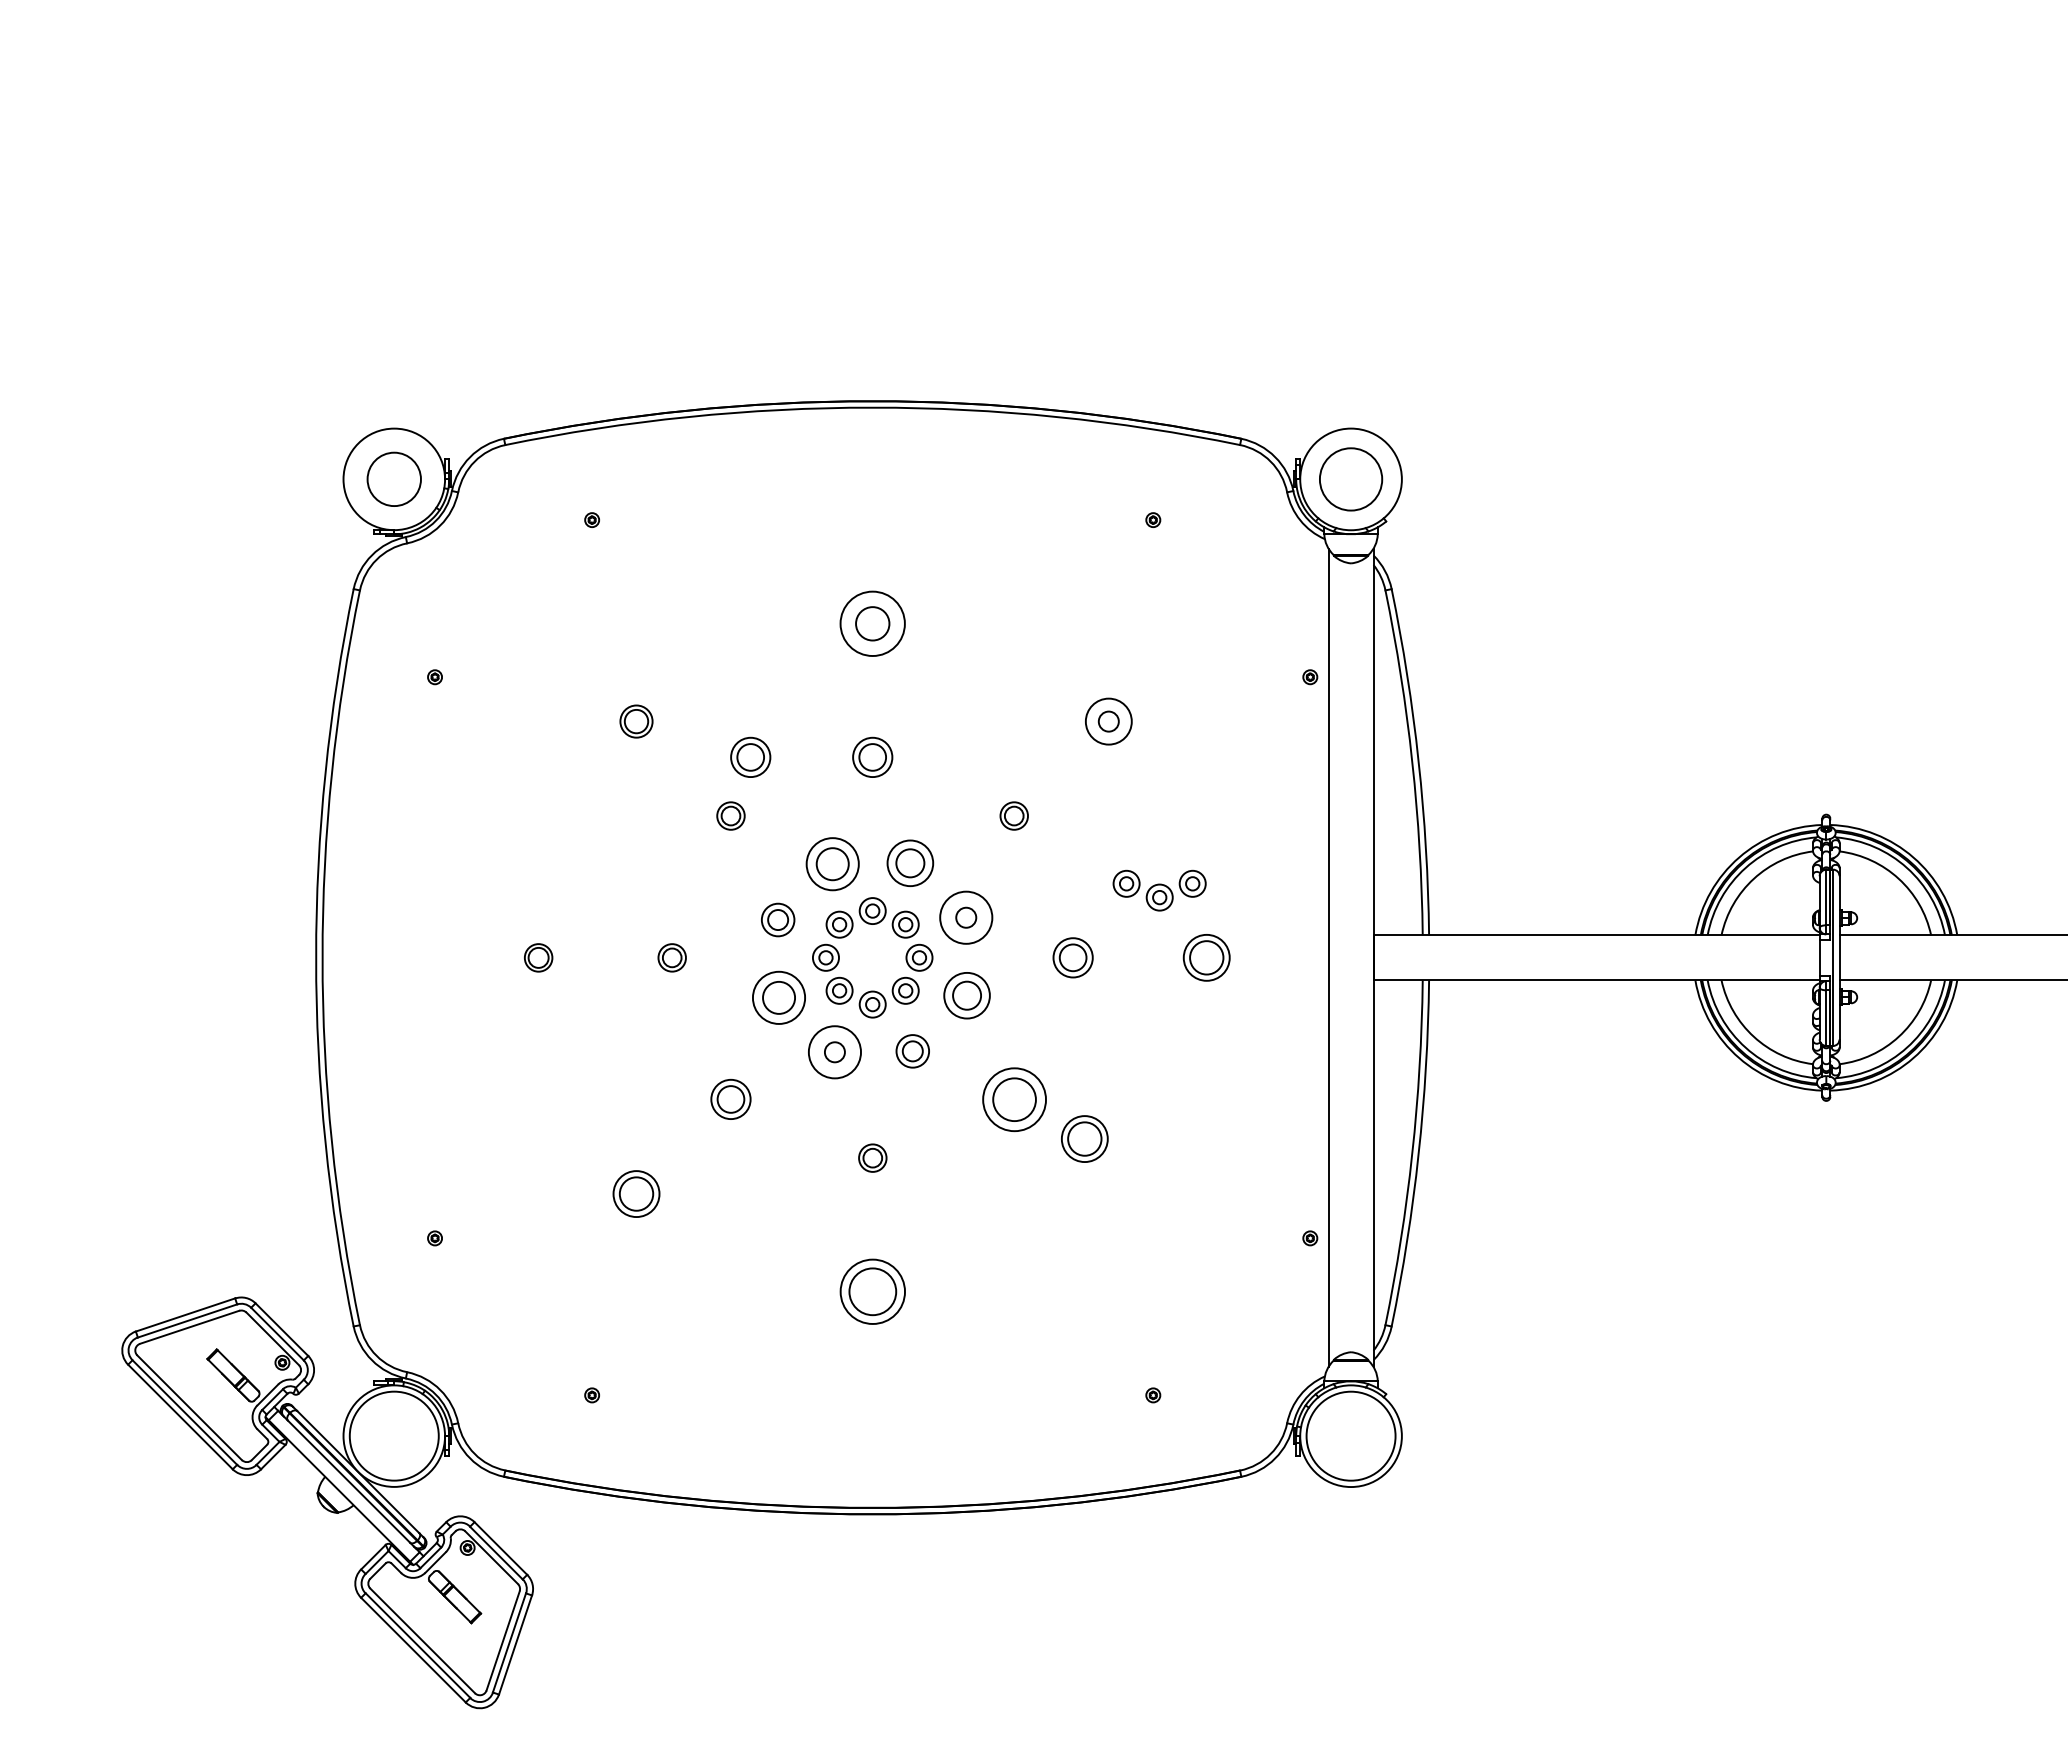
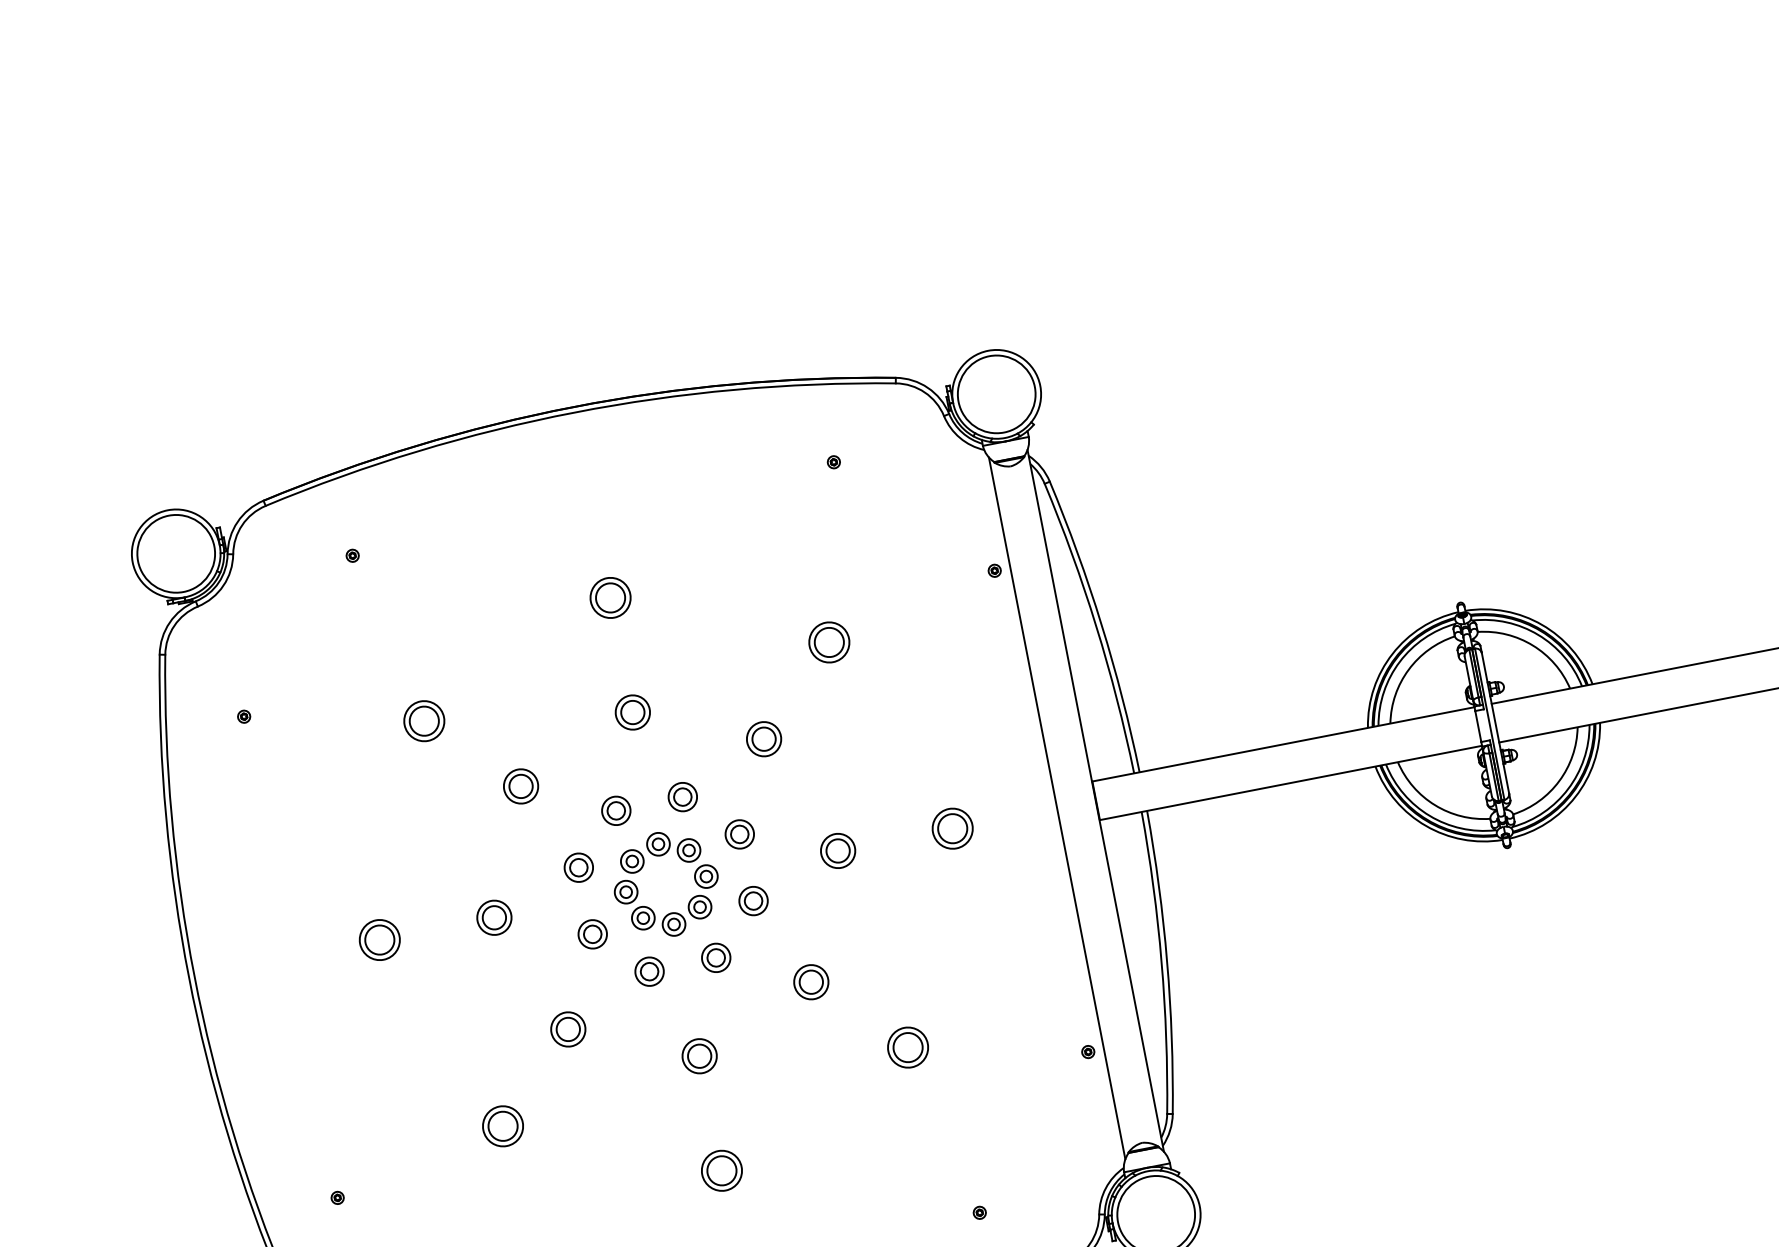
circle: (393, 478) -> (175, 553), size x1.67
circle: (1350, 478) -> (996, 393), size x1.43
circle: (872, 623) -> (610, 597), size x0.71
part: (636, 721) -> (424, 721), size x1.43
circle: (1108, 721) -> (829, 642), size x1.67
part: (750, 756) -> (527, 732), removed
part: (730, 815) -> (520, 786), size x1.43
part: (1013, 815) -> (763, 738), size x1.43
part: (910, 863) -> (682, 797), size x0.71
part: (832, 864) -> (616, 811), size x0.62
part: (1159, 890) -> (900, 778), removed
circle: (965, 917) -> (739, 834), size x0.62
part: (538, 957) -> (379, 939), size x1.67
part: (671, 957) -> (493, 917), size x1.43
part: (967, 995) -> (753, 900), size x0.71
part: (779, 997) -> (592, 933), size x0.62
circle: (834, 1052) -> (649, 971), size x0.62
part: (1013, 1098) -> (810, 981), size x0.62
part: (1084, 1138) -> (907, 1047), moved
part: (872, 1157) -> (699, 1055), size x1.43
part: (872, 1291) -> (721, 1170), size x0.71

